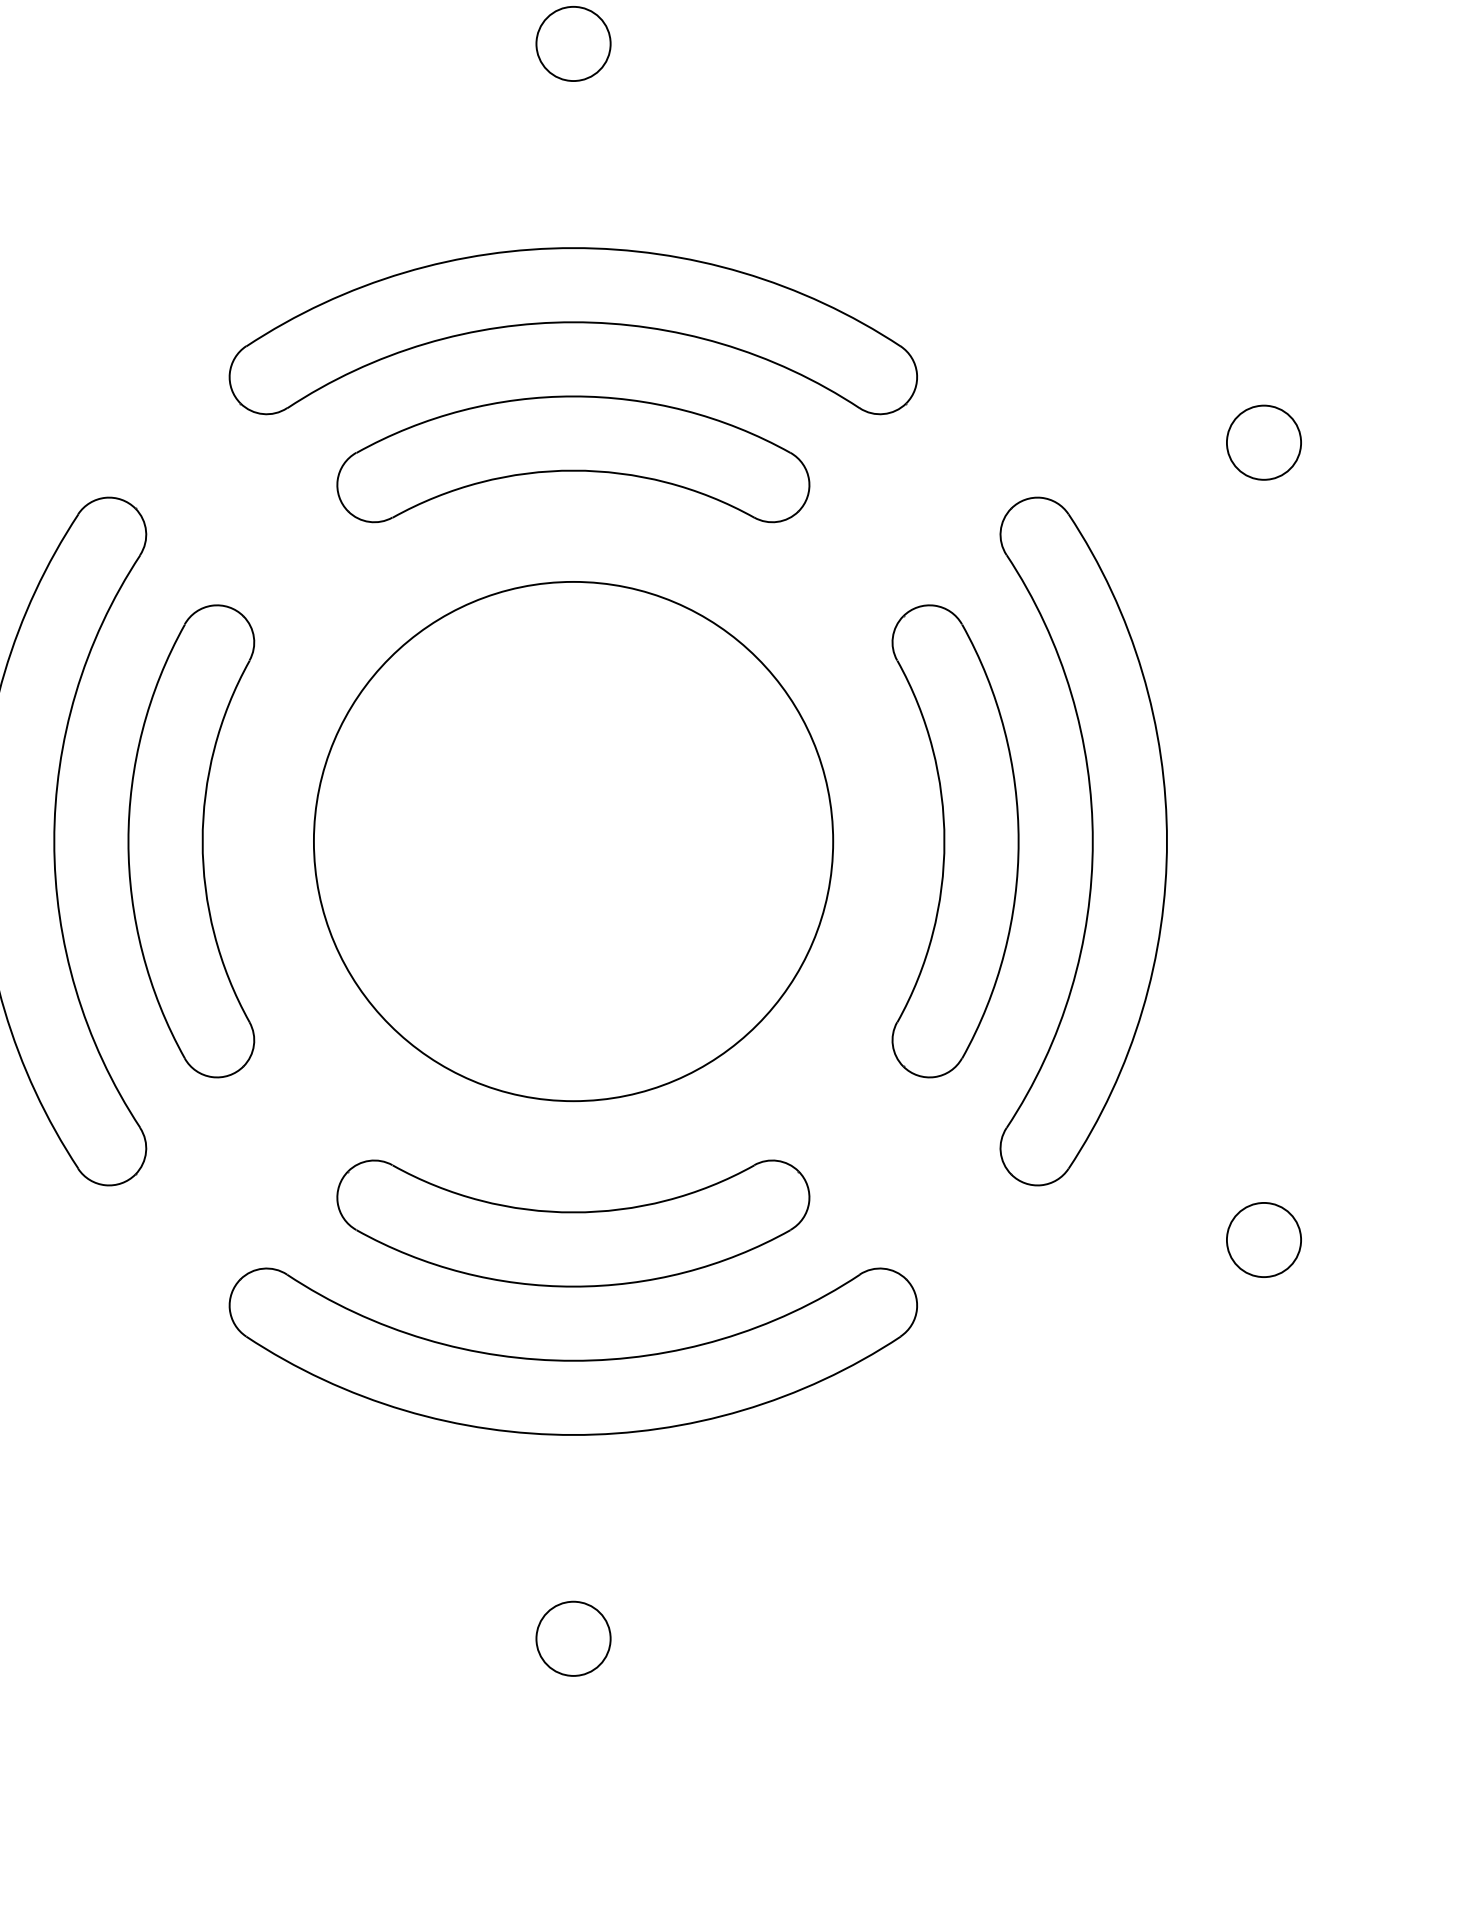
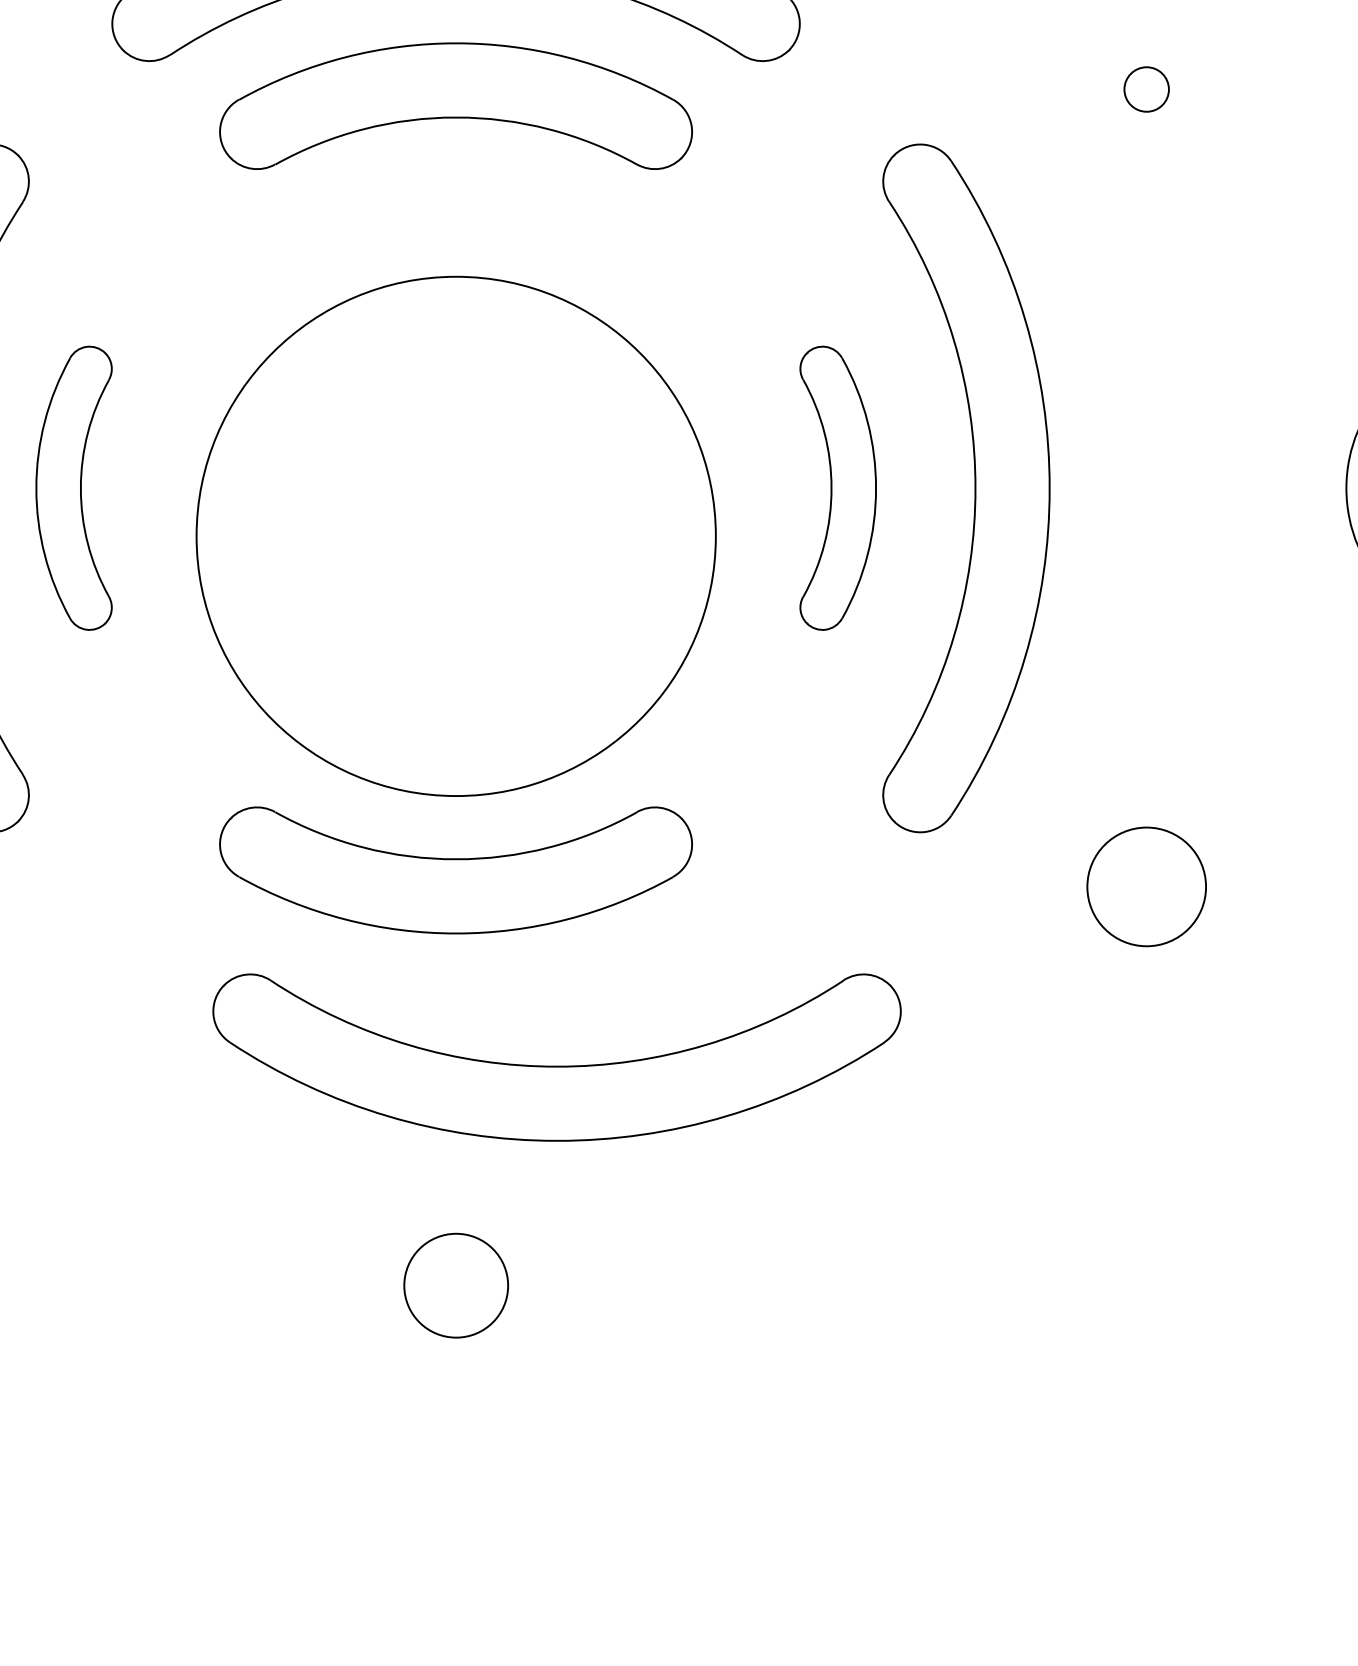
circle: (1263, 442) -> (1146, 89), size x0.6
part: (191, 841) -> (74, 488), size x0.6
circle: (573, 841) -> (456, 536), moved
part: (955, 841) -> (838, 488), size x0.6
circle: (1263, 1239) -> (1146, 886), size x1.6
part: (572, 1359) -> (556, 1065), moved
circle: (573, 1638) -> (456, 1285), size x1.4

